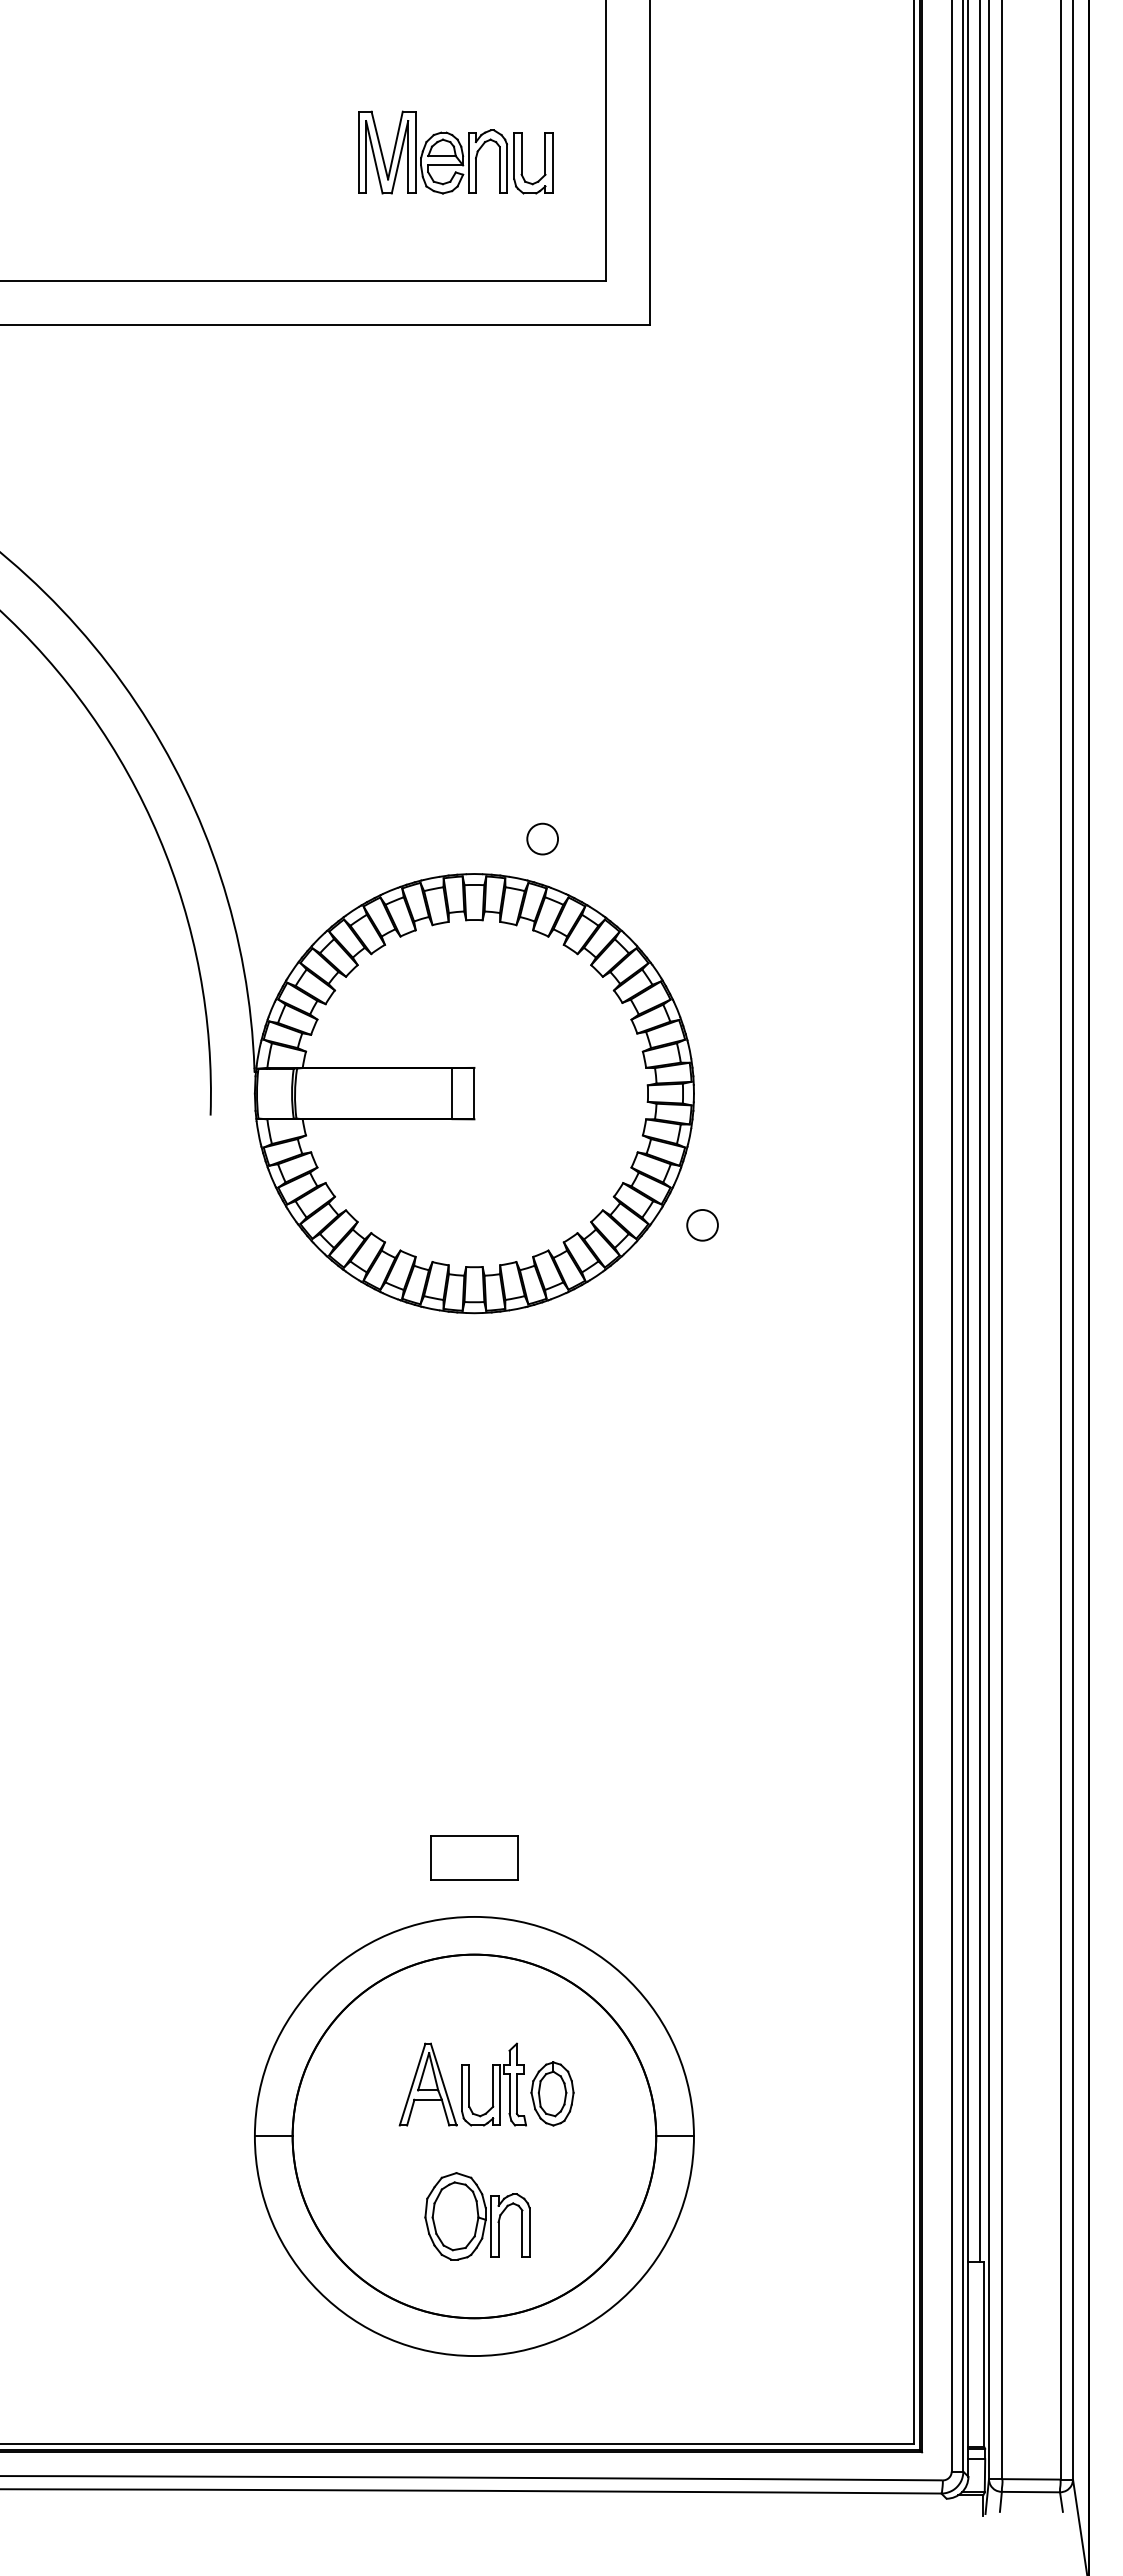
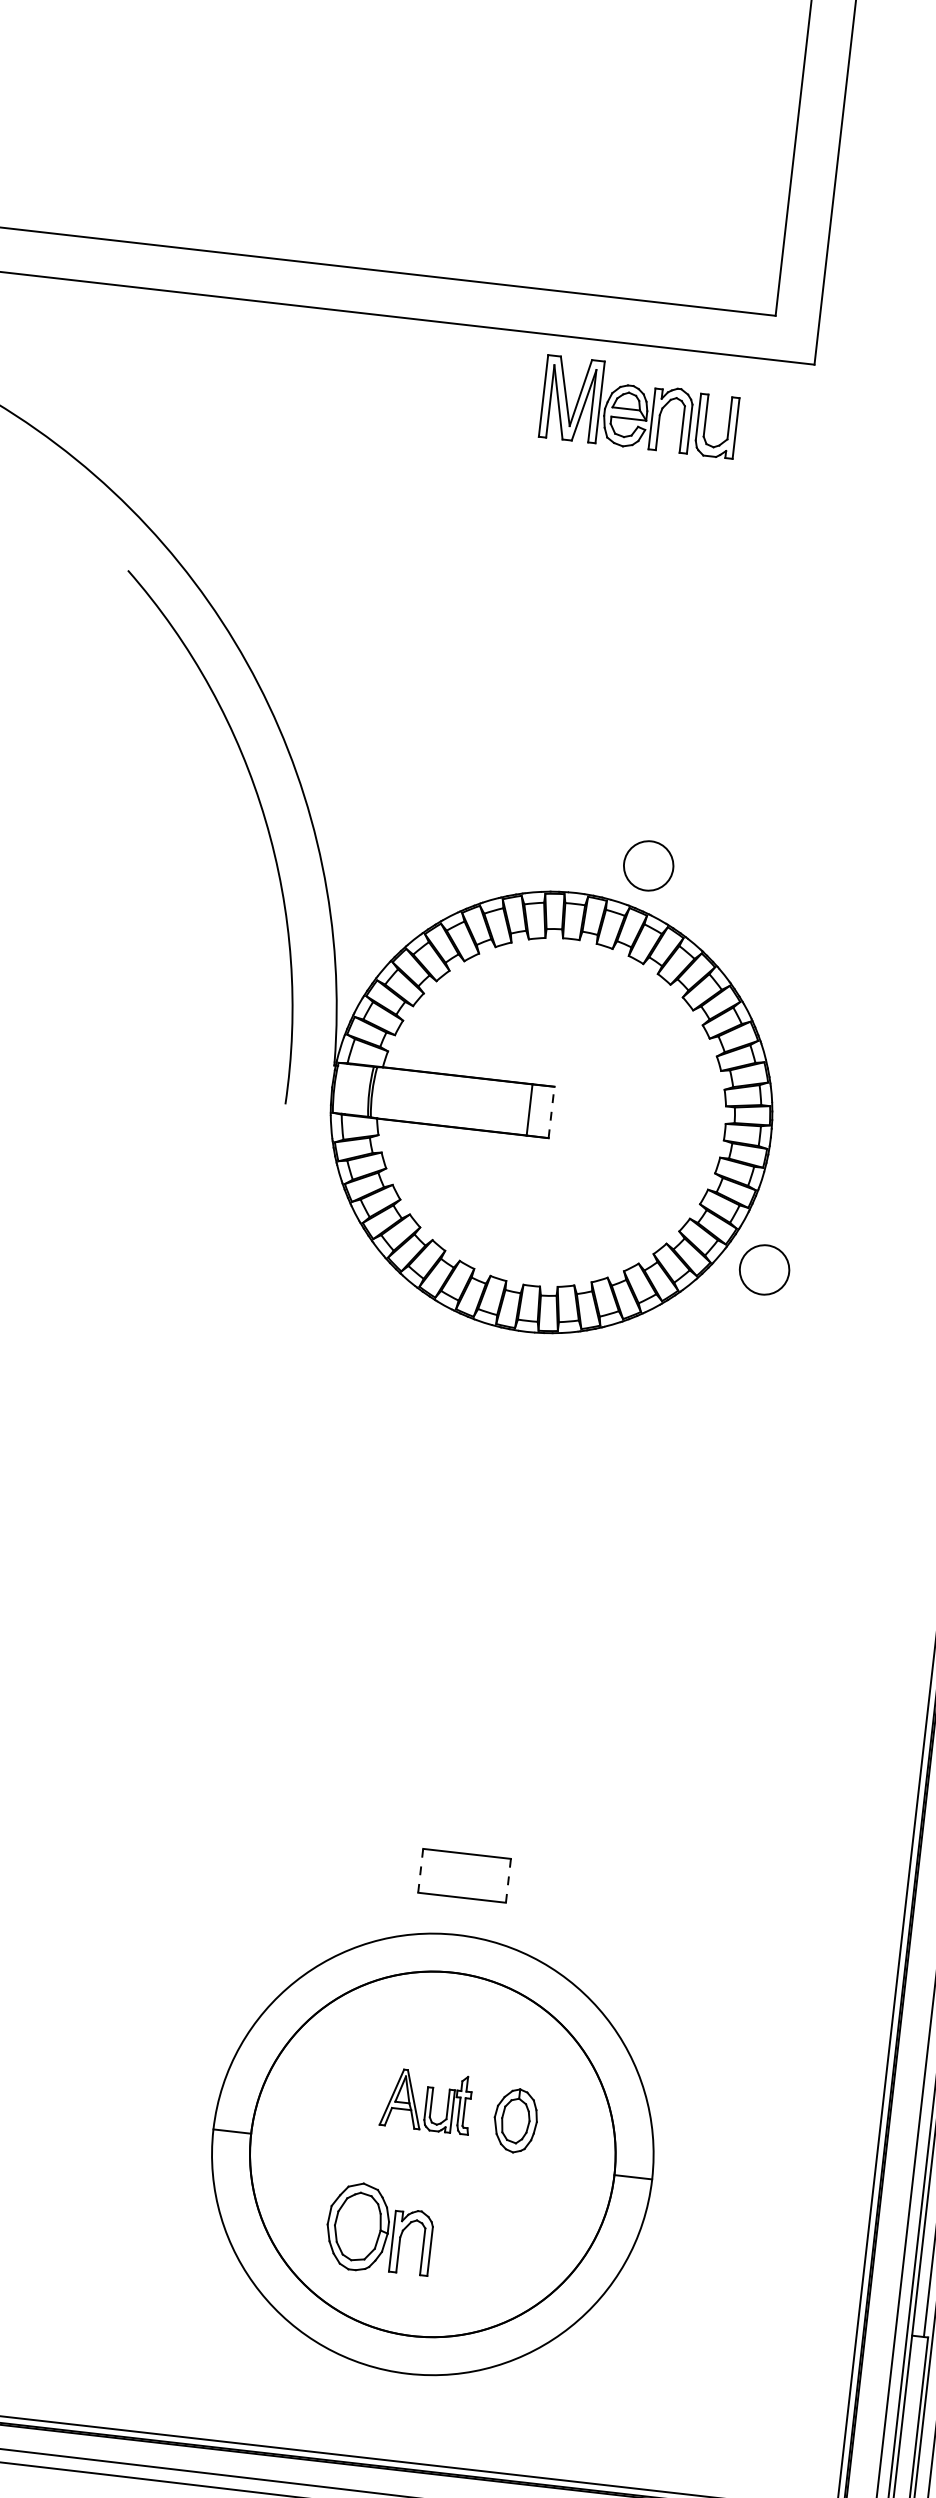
part: (455, 152) -> (640, 406), moved
circle: (542, 838) -> (648, 865), size x1.6
line: (474, 1093) -> (551, 1112), solid -> dashed
circle: (702, 1225) -> (764, 1270), size x1.6
line: (430, 1857) -> (420, 1870), solid -> dashed
line: (518, 1857) -> (508, 1880), solid -> dashed
part: (462, 2084) -> (426, 2101), size x0.7
part: (477, 2216) -> (379, 2229), moved

